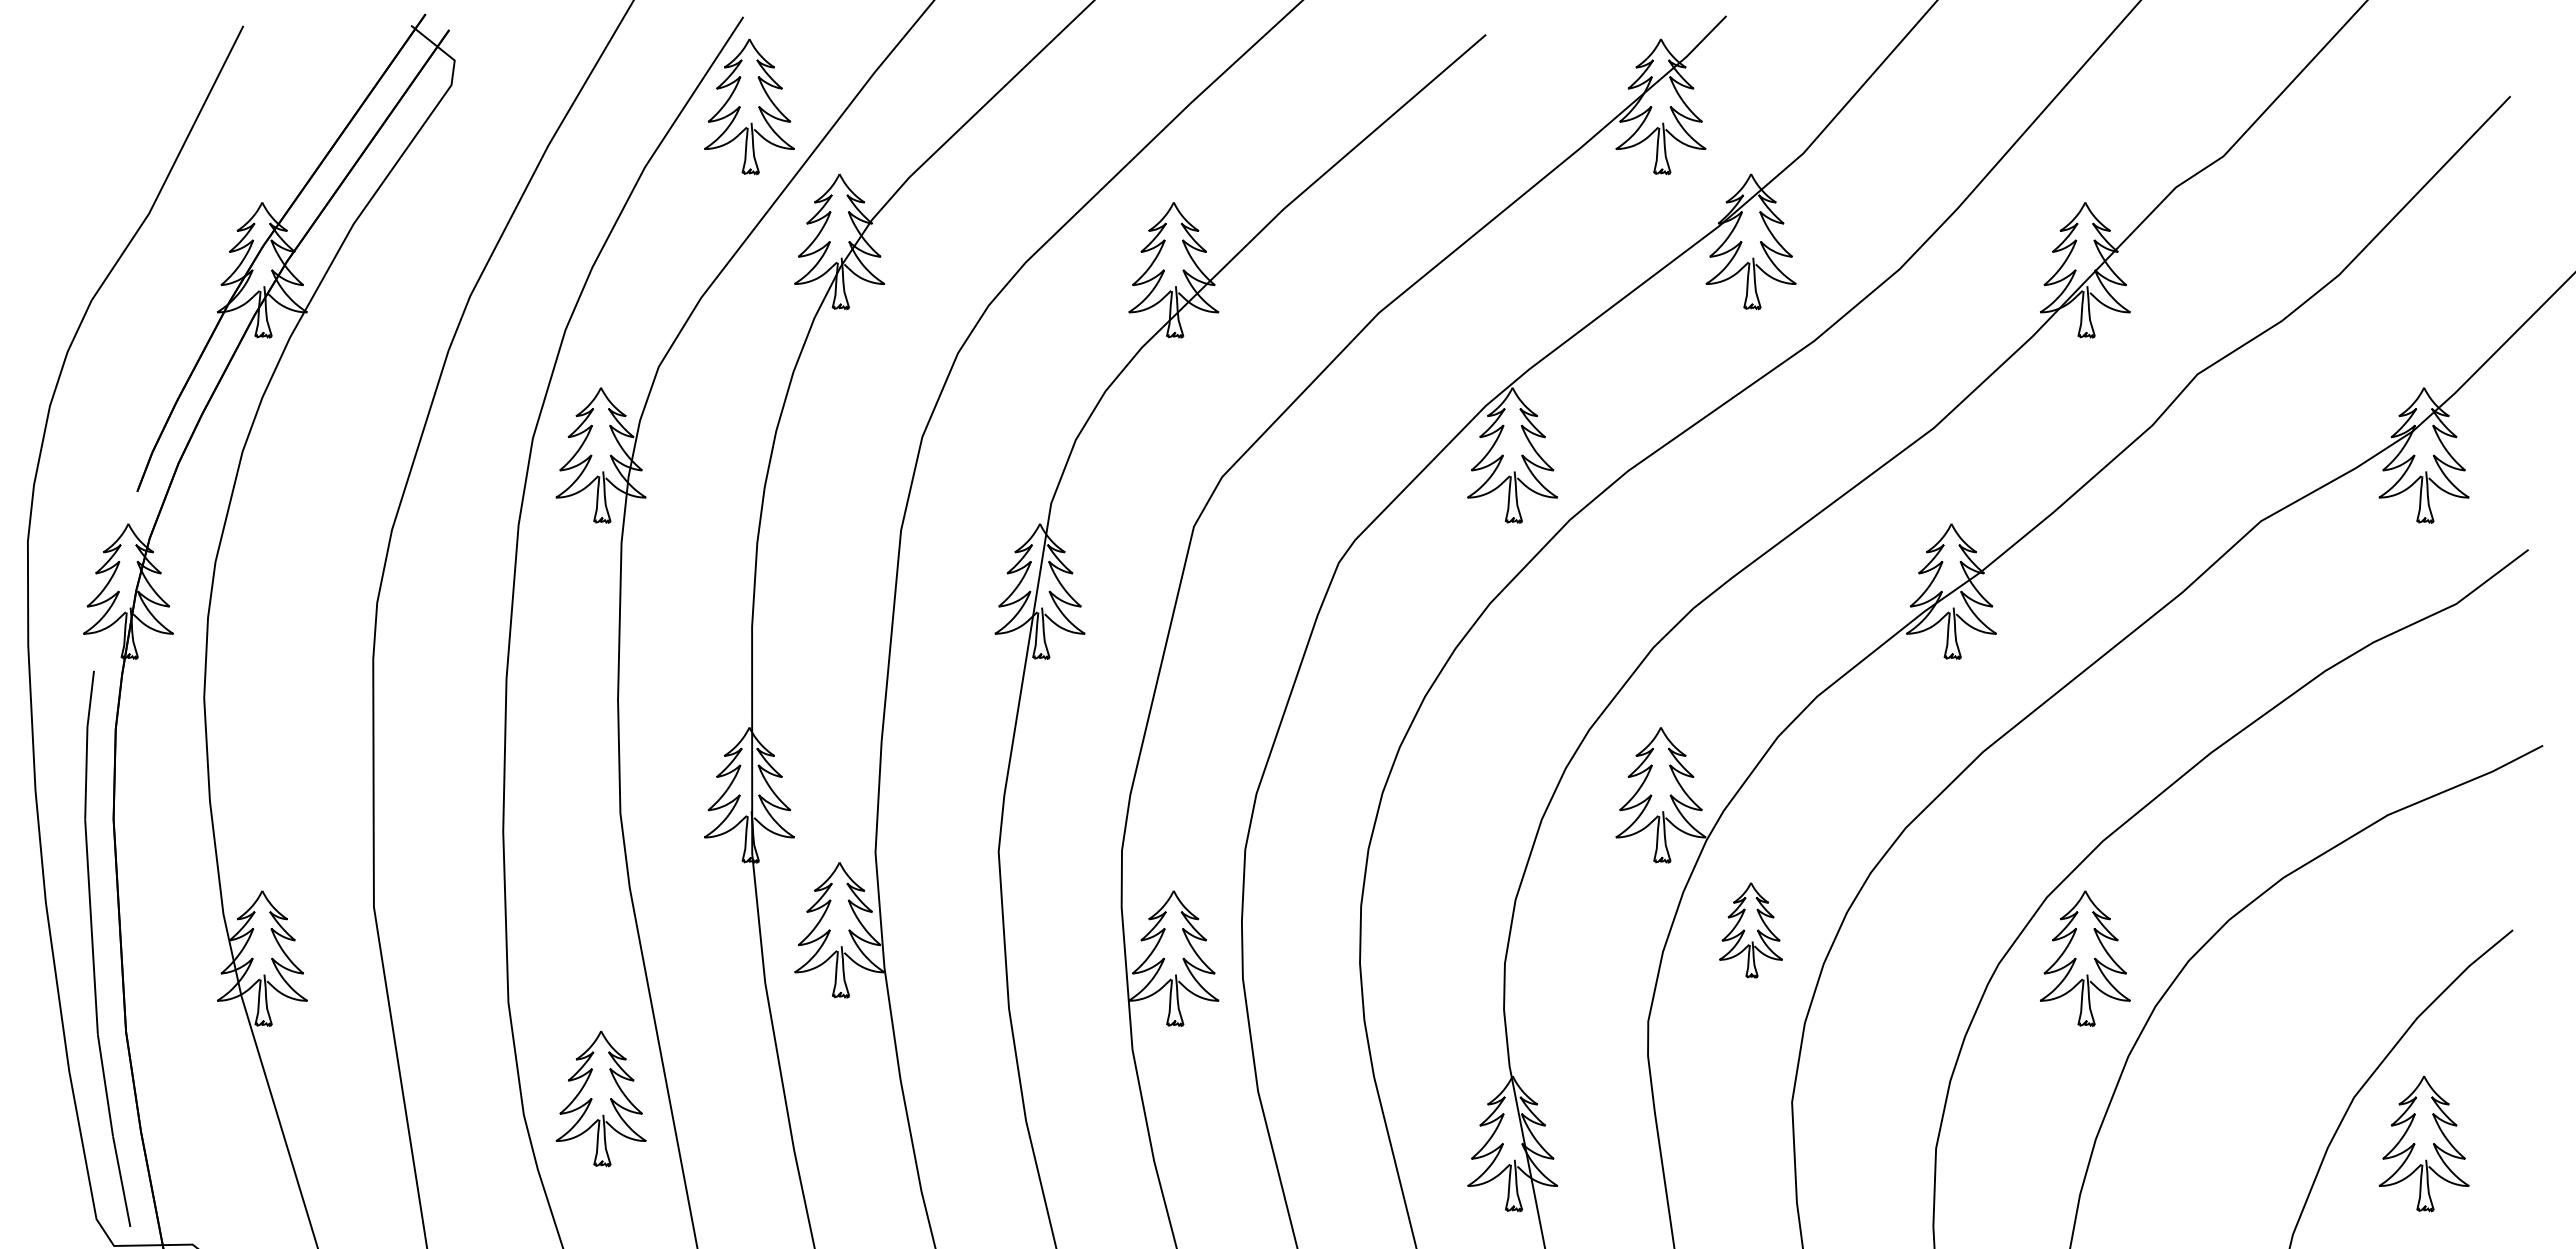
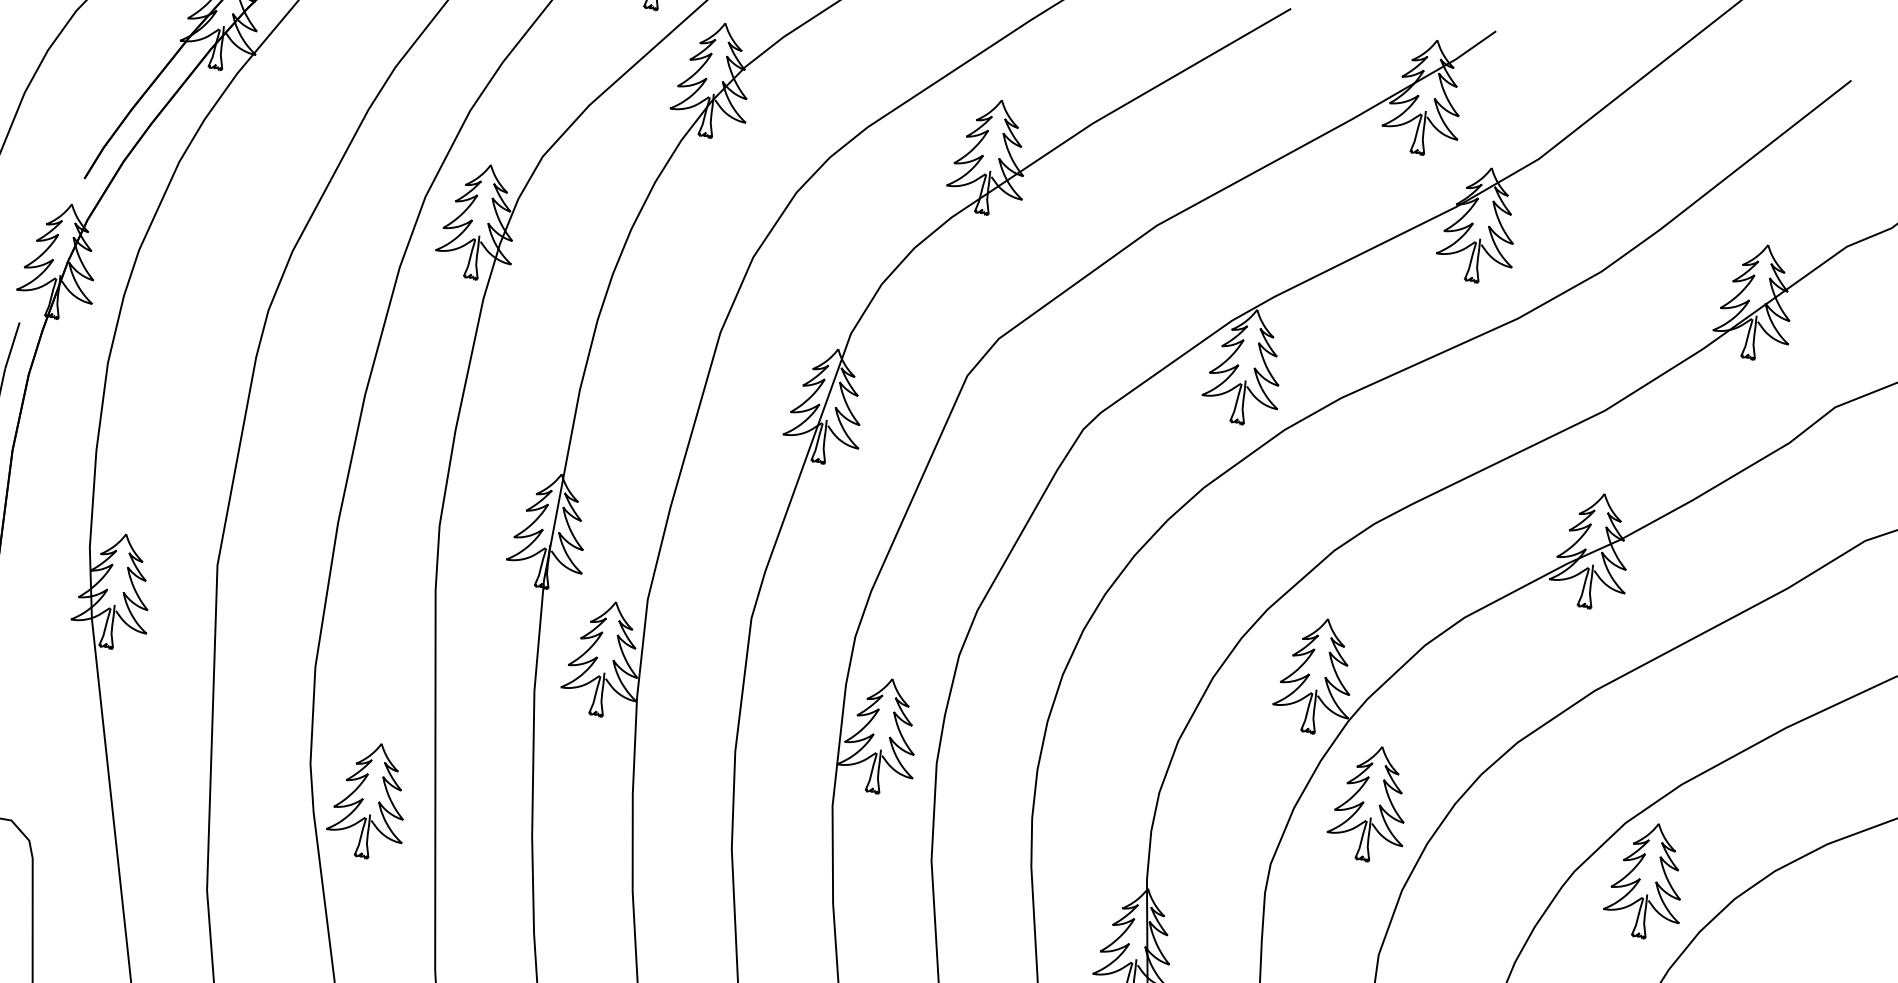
part: (1750, 930) -> (1371, 803), size x1.43
part: (600, 1099) -> (370, 801), moved

